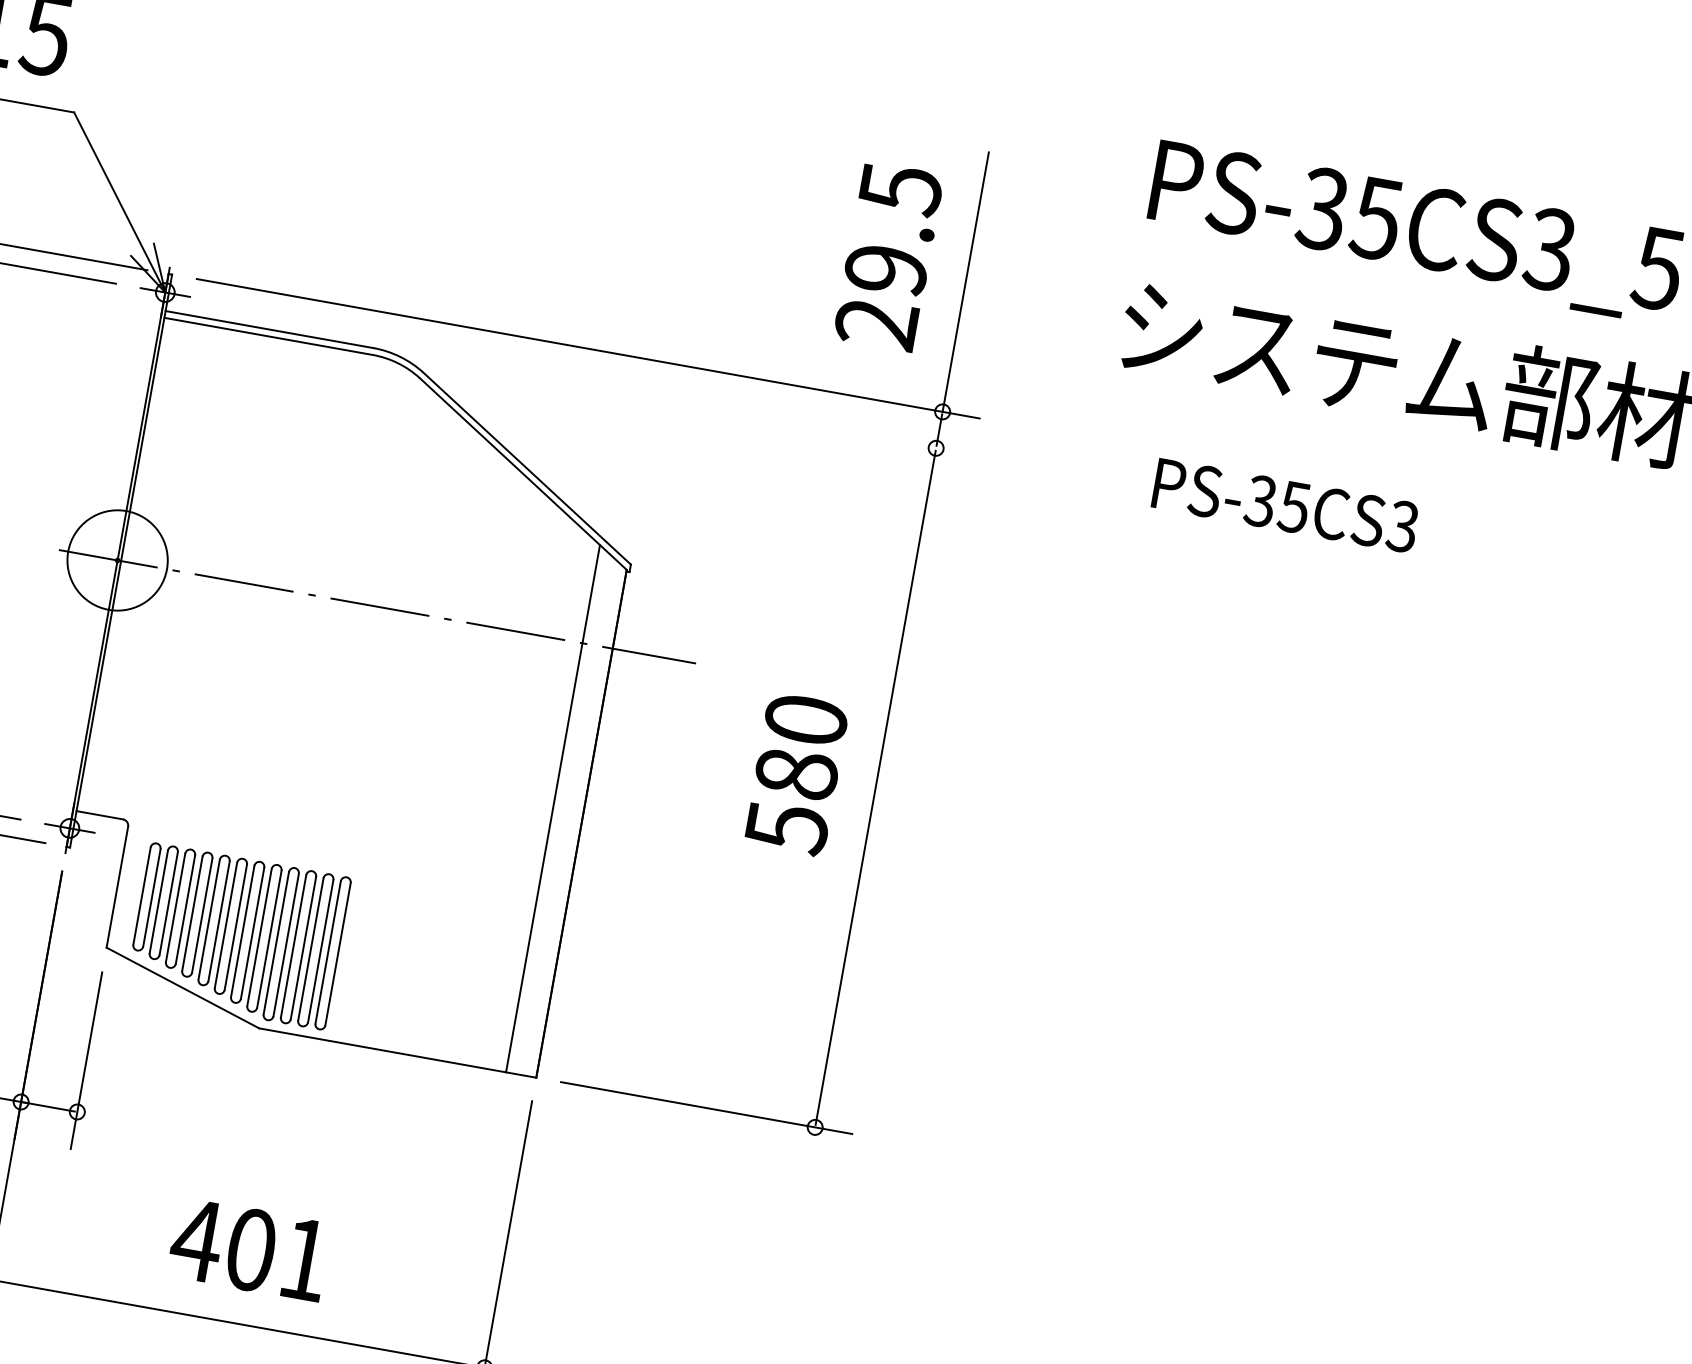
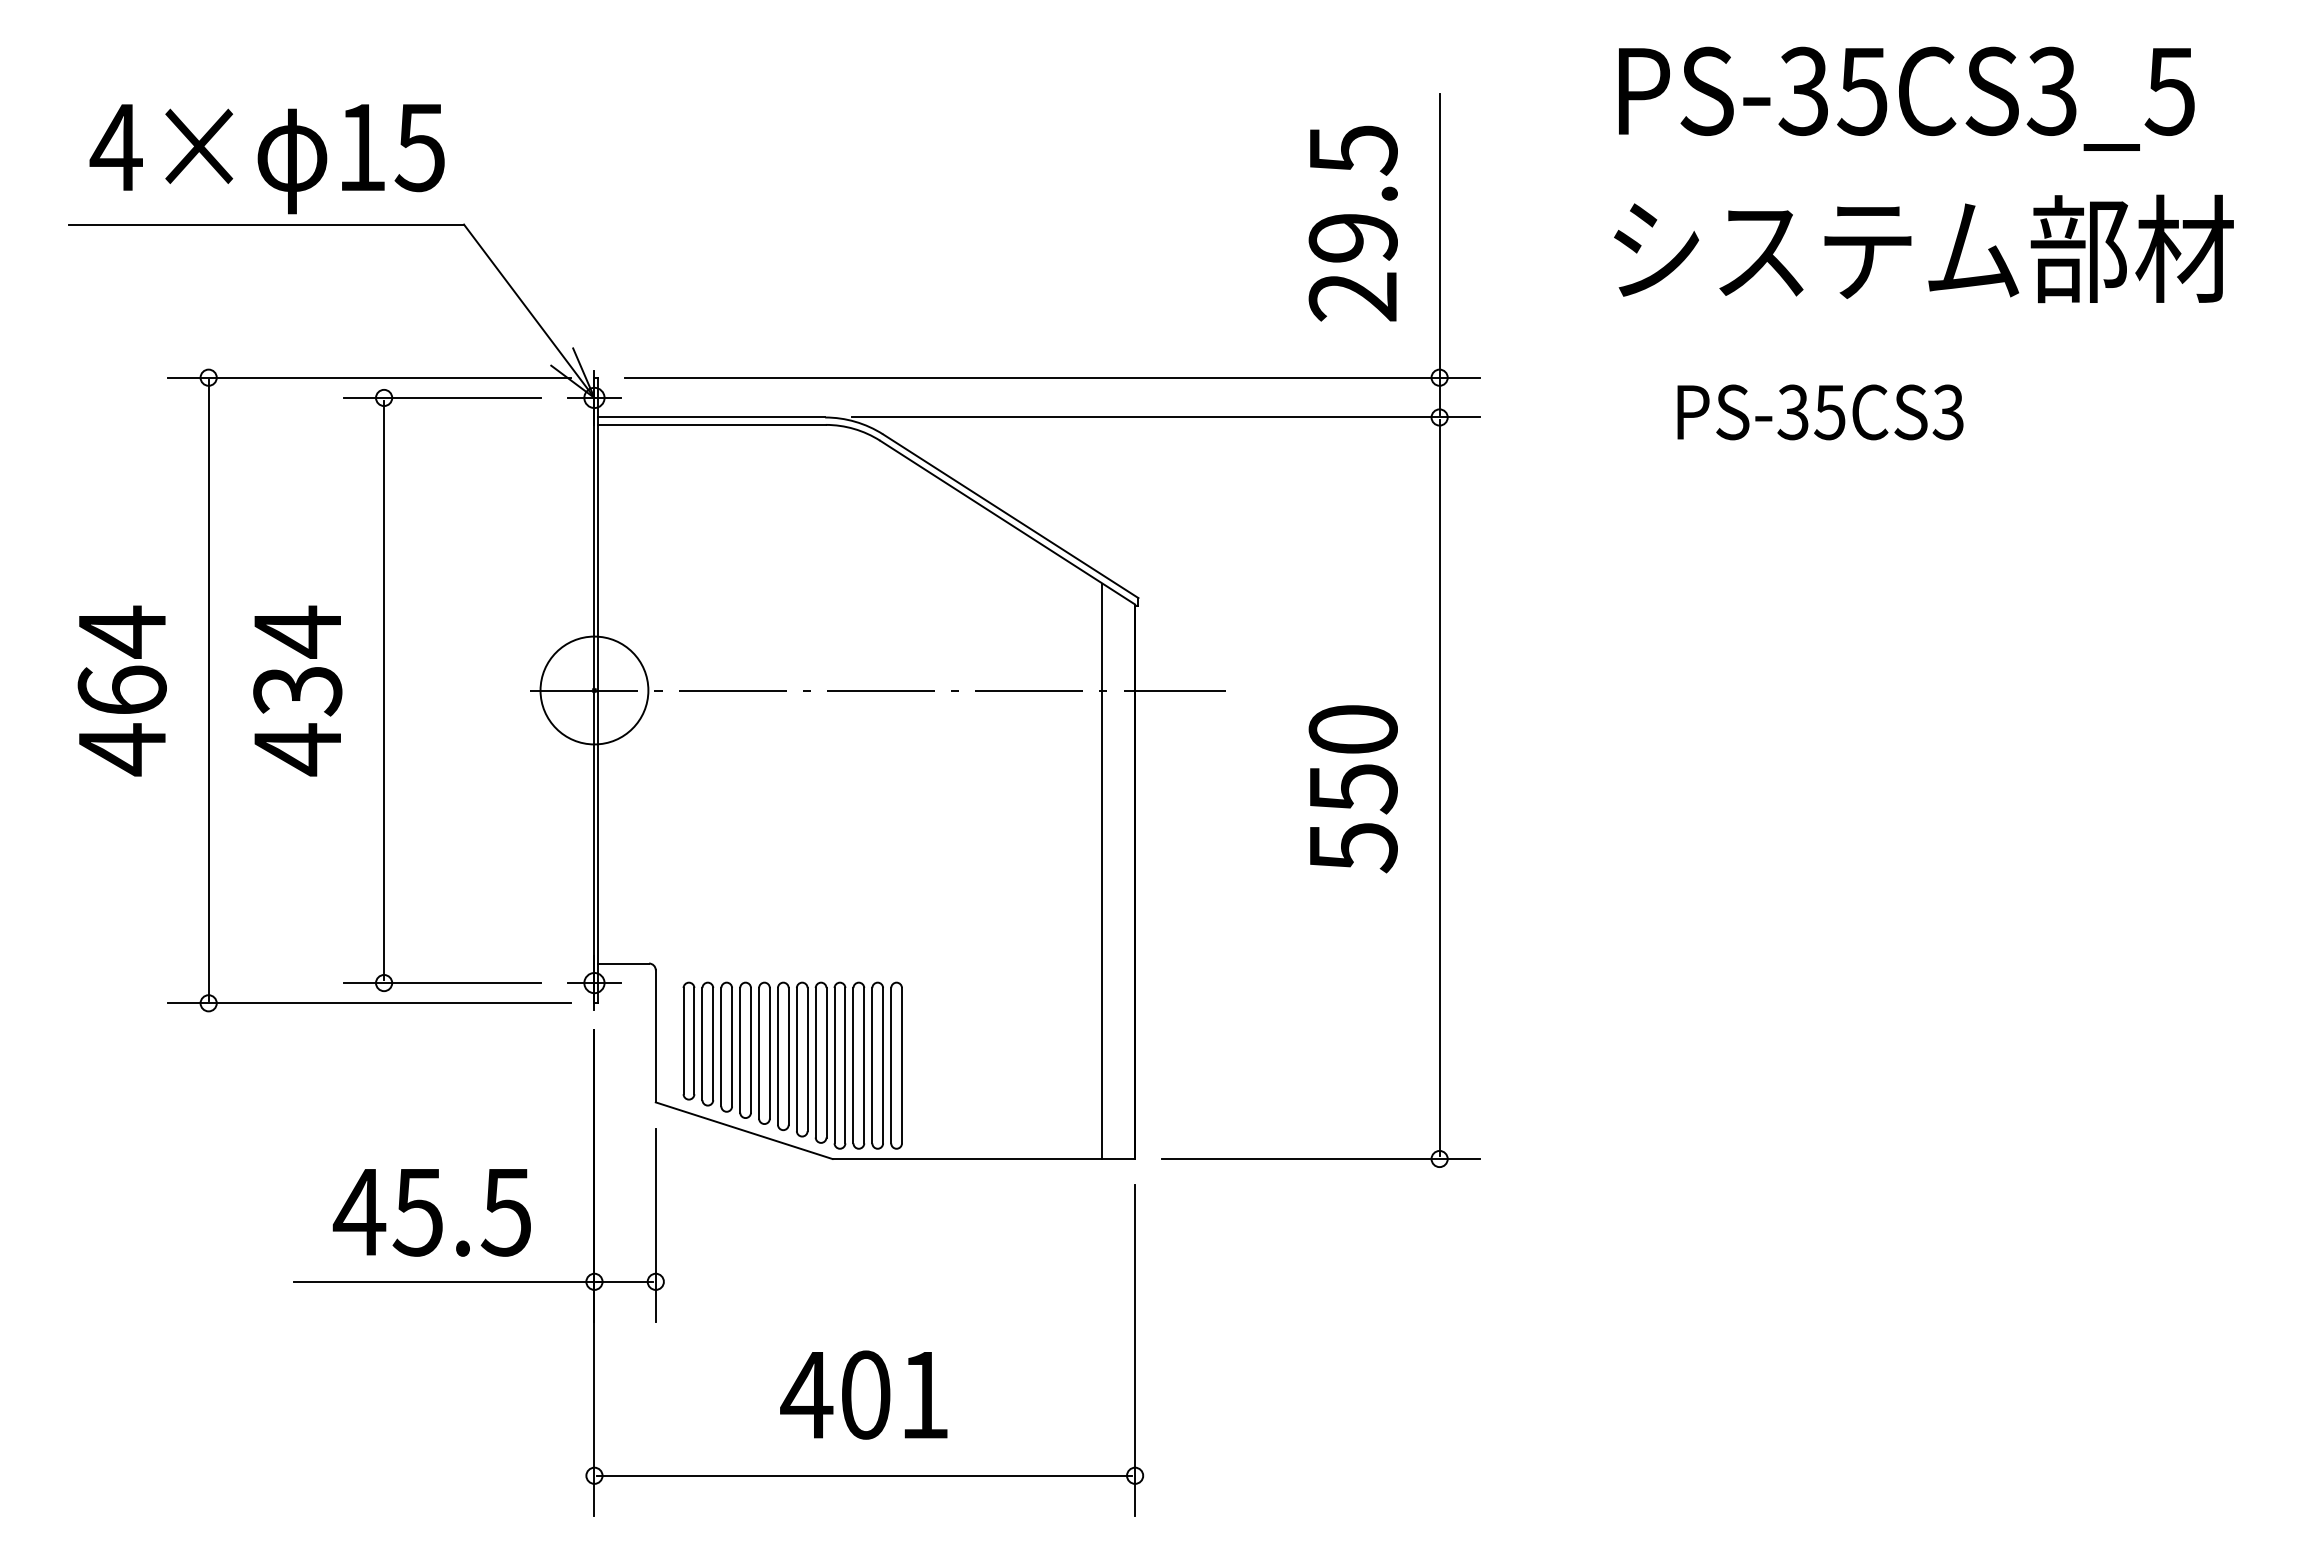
line: (686, 403) -> (1166, 417), added
text: (796, 774) -> (1353, 788), 580 -> 550

